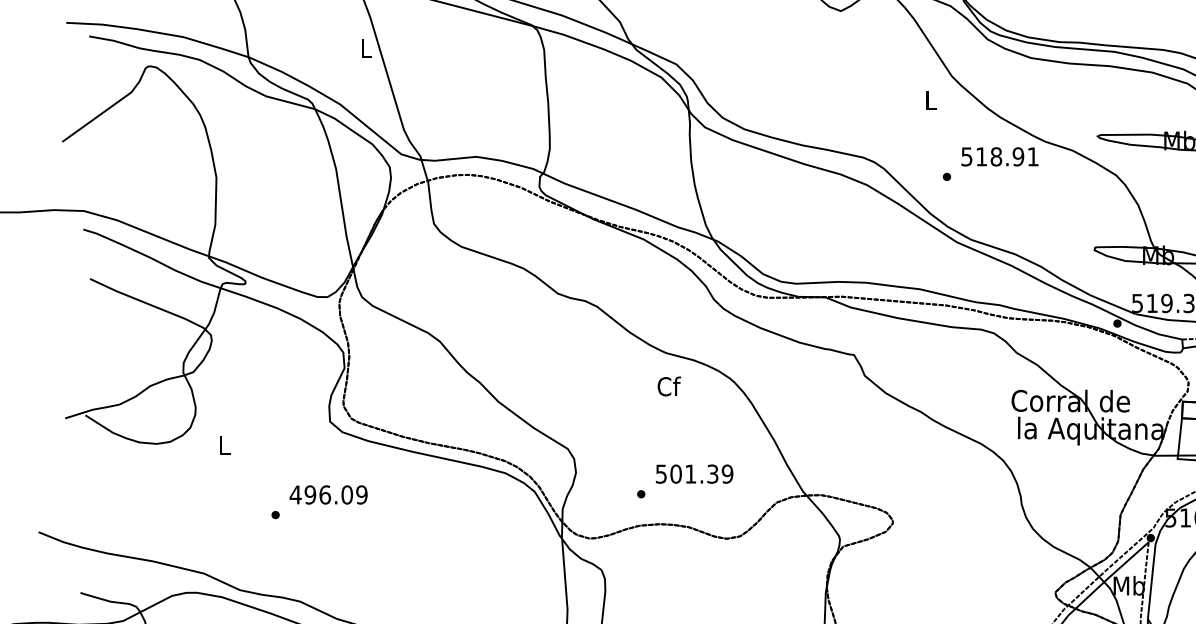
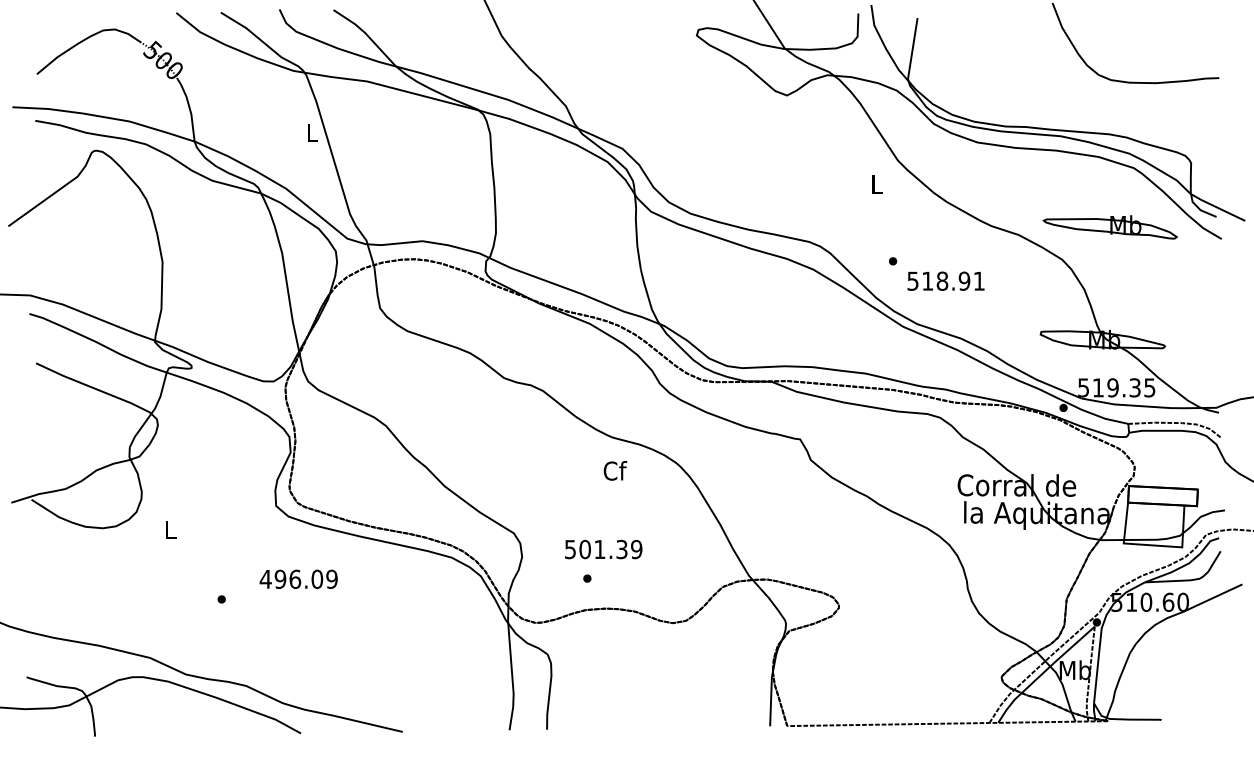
text: (999, 156) -> (945, 280), moved
text: (694, 474) -> (603, 549), moved
text: (328, 494) -> (298, 578), moved

